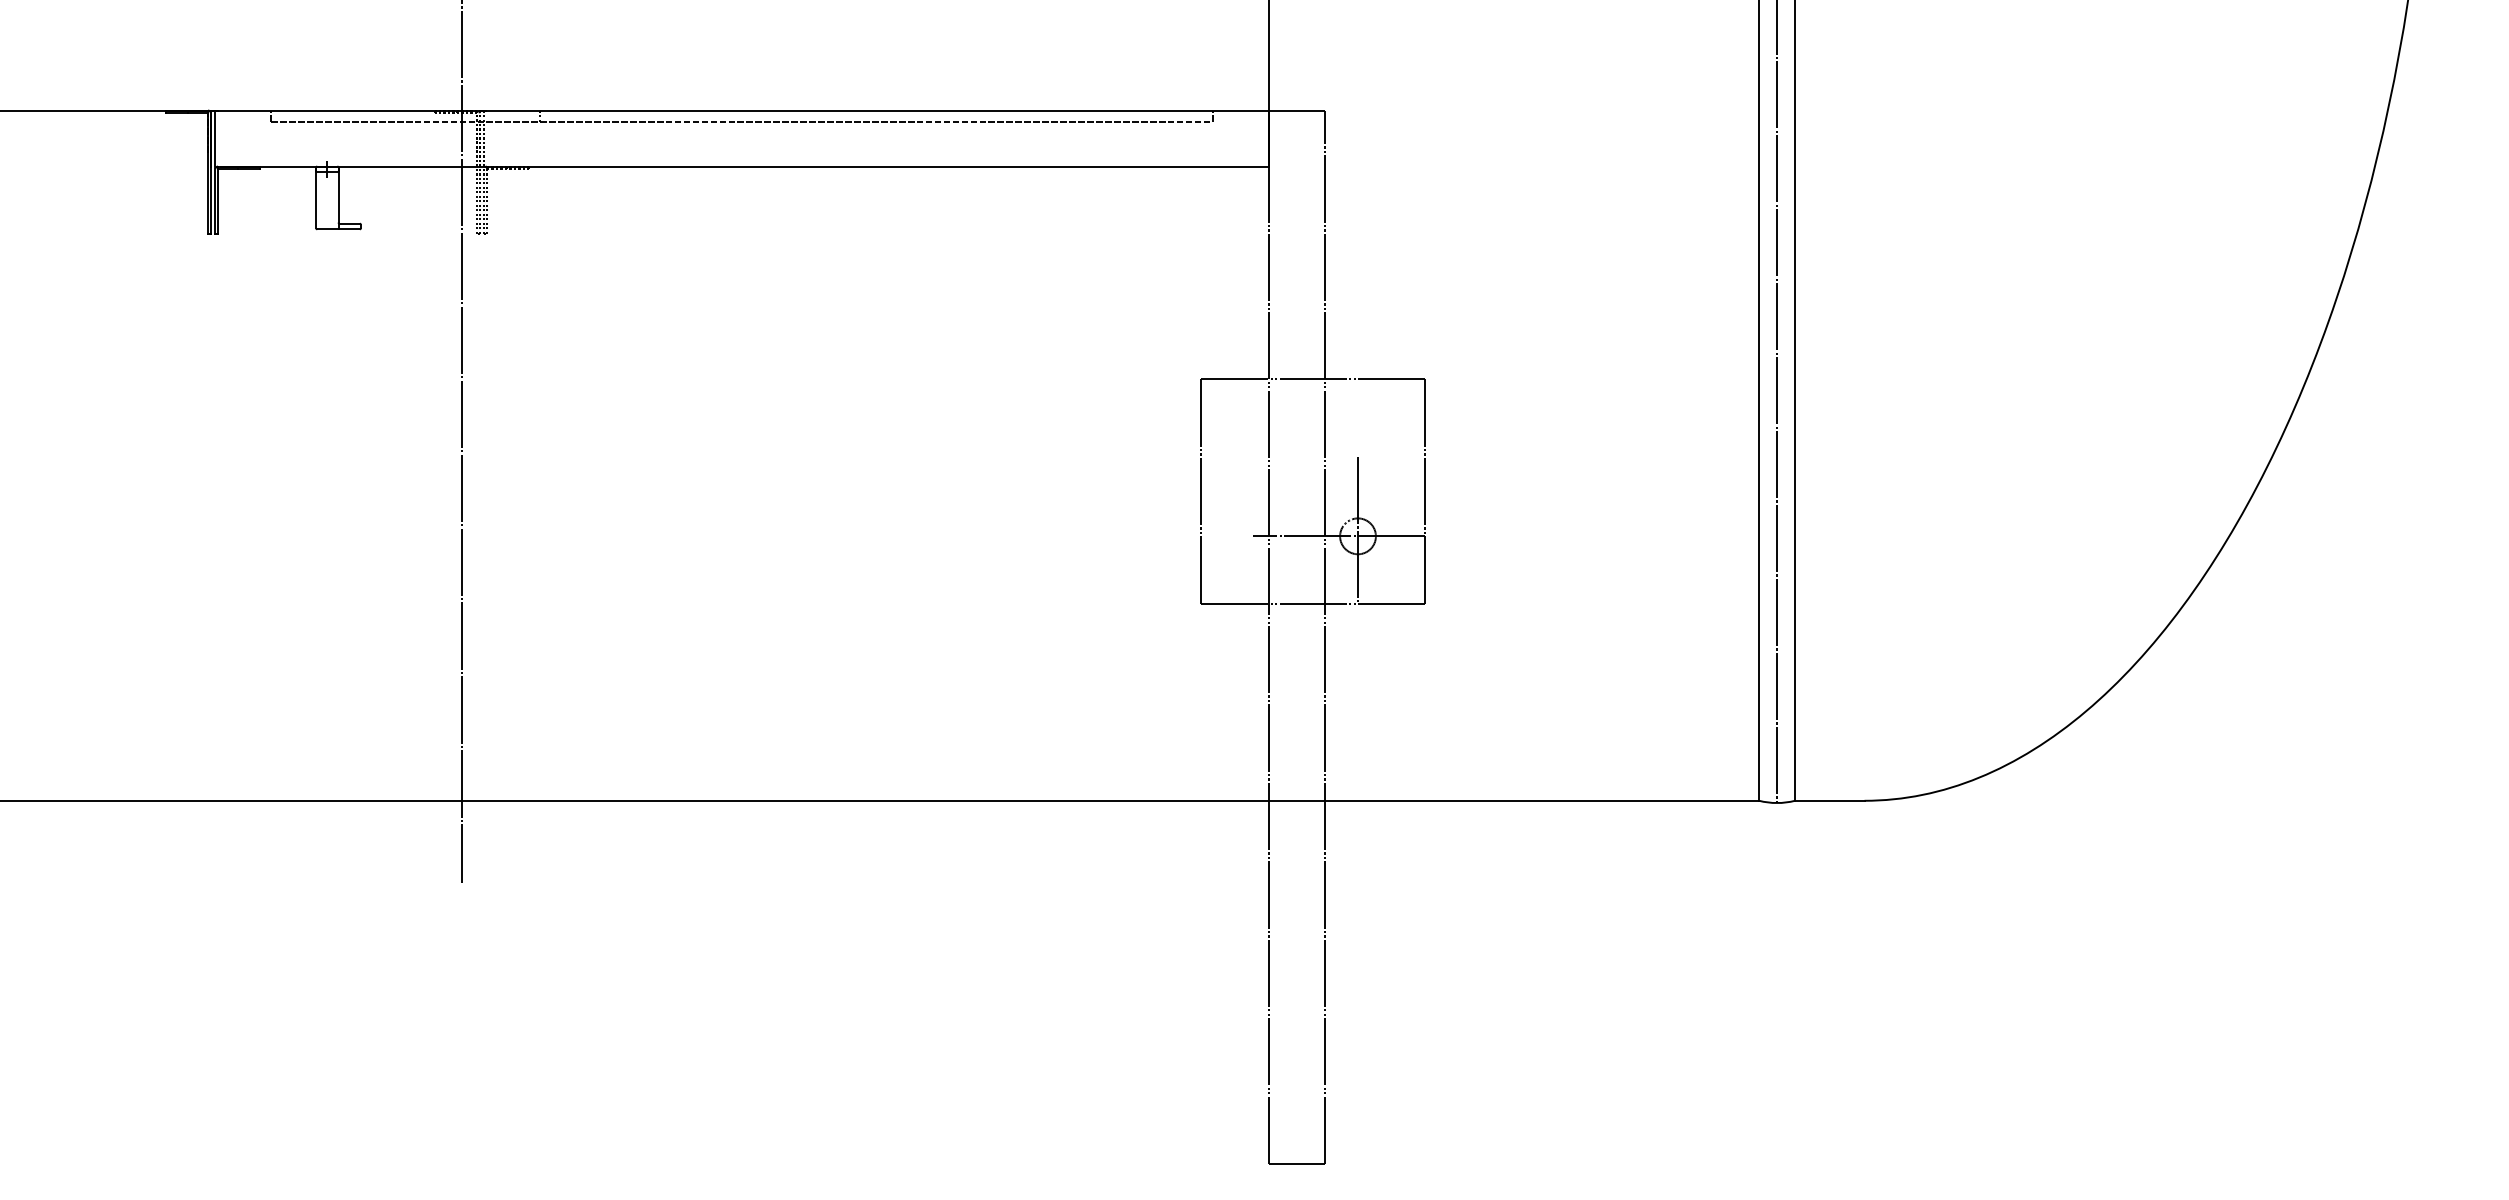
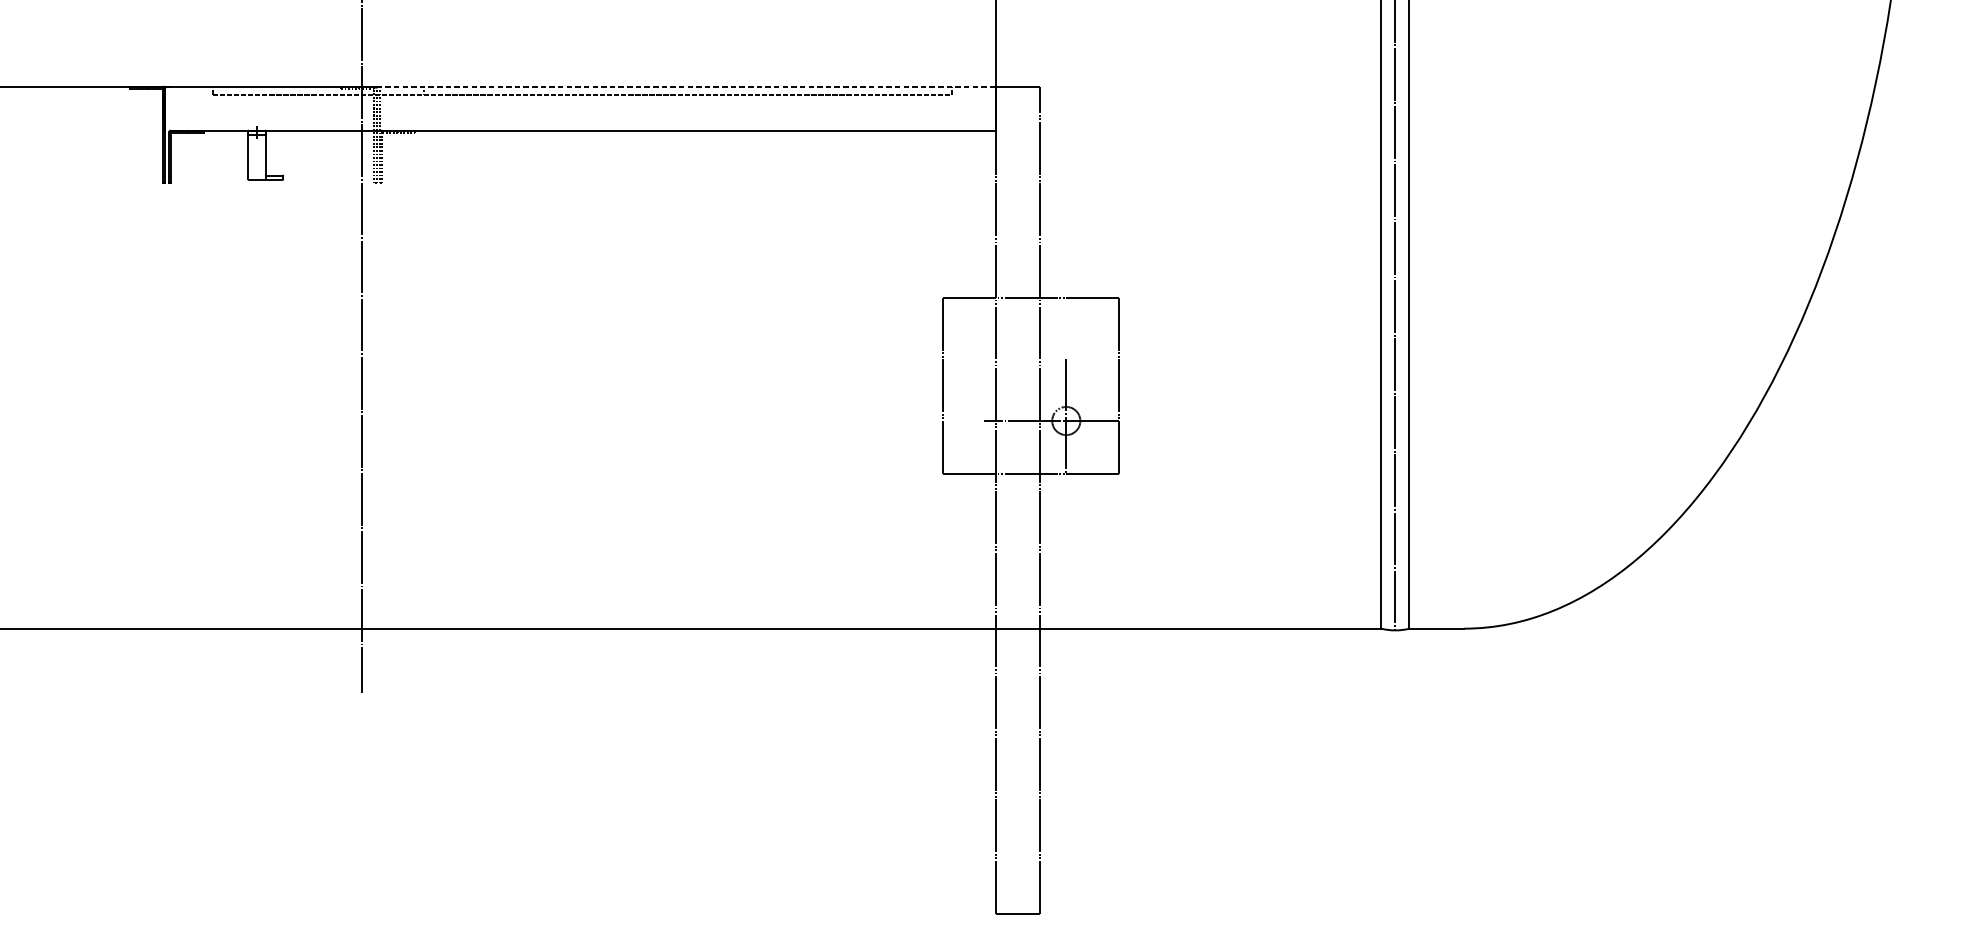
line: (874, 110) -> (686, 86), solid -> dashed
line: (215, 138) -> (169, 108), removed

